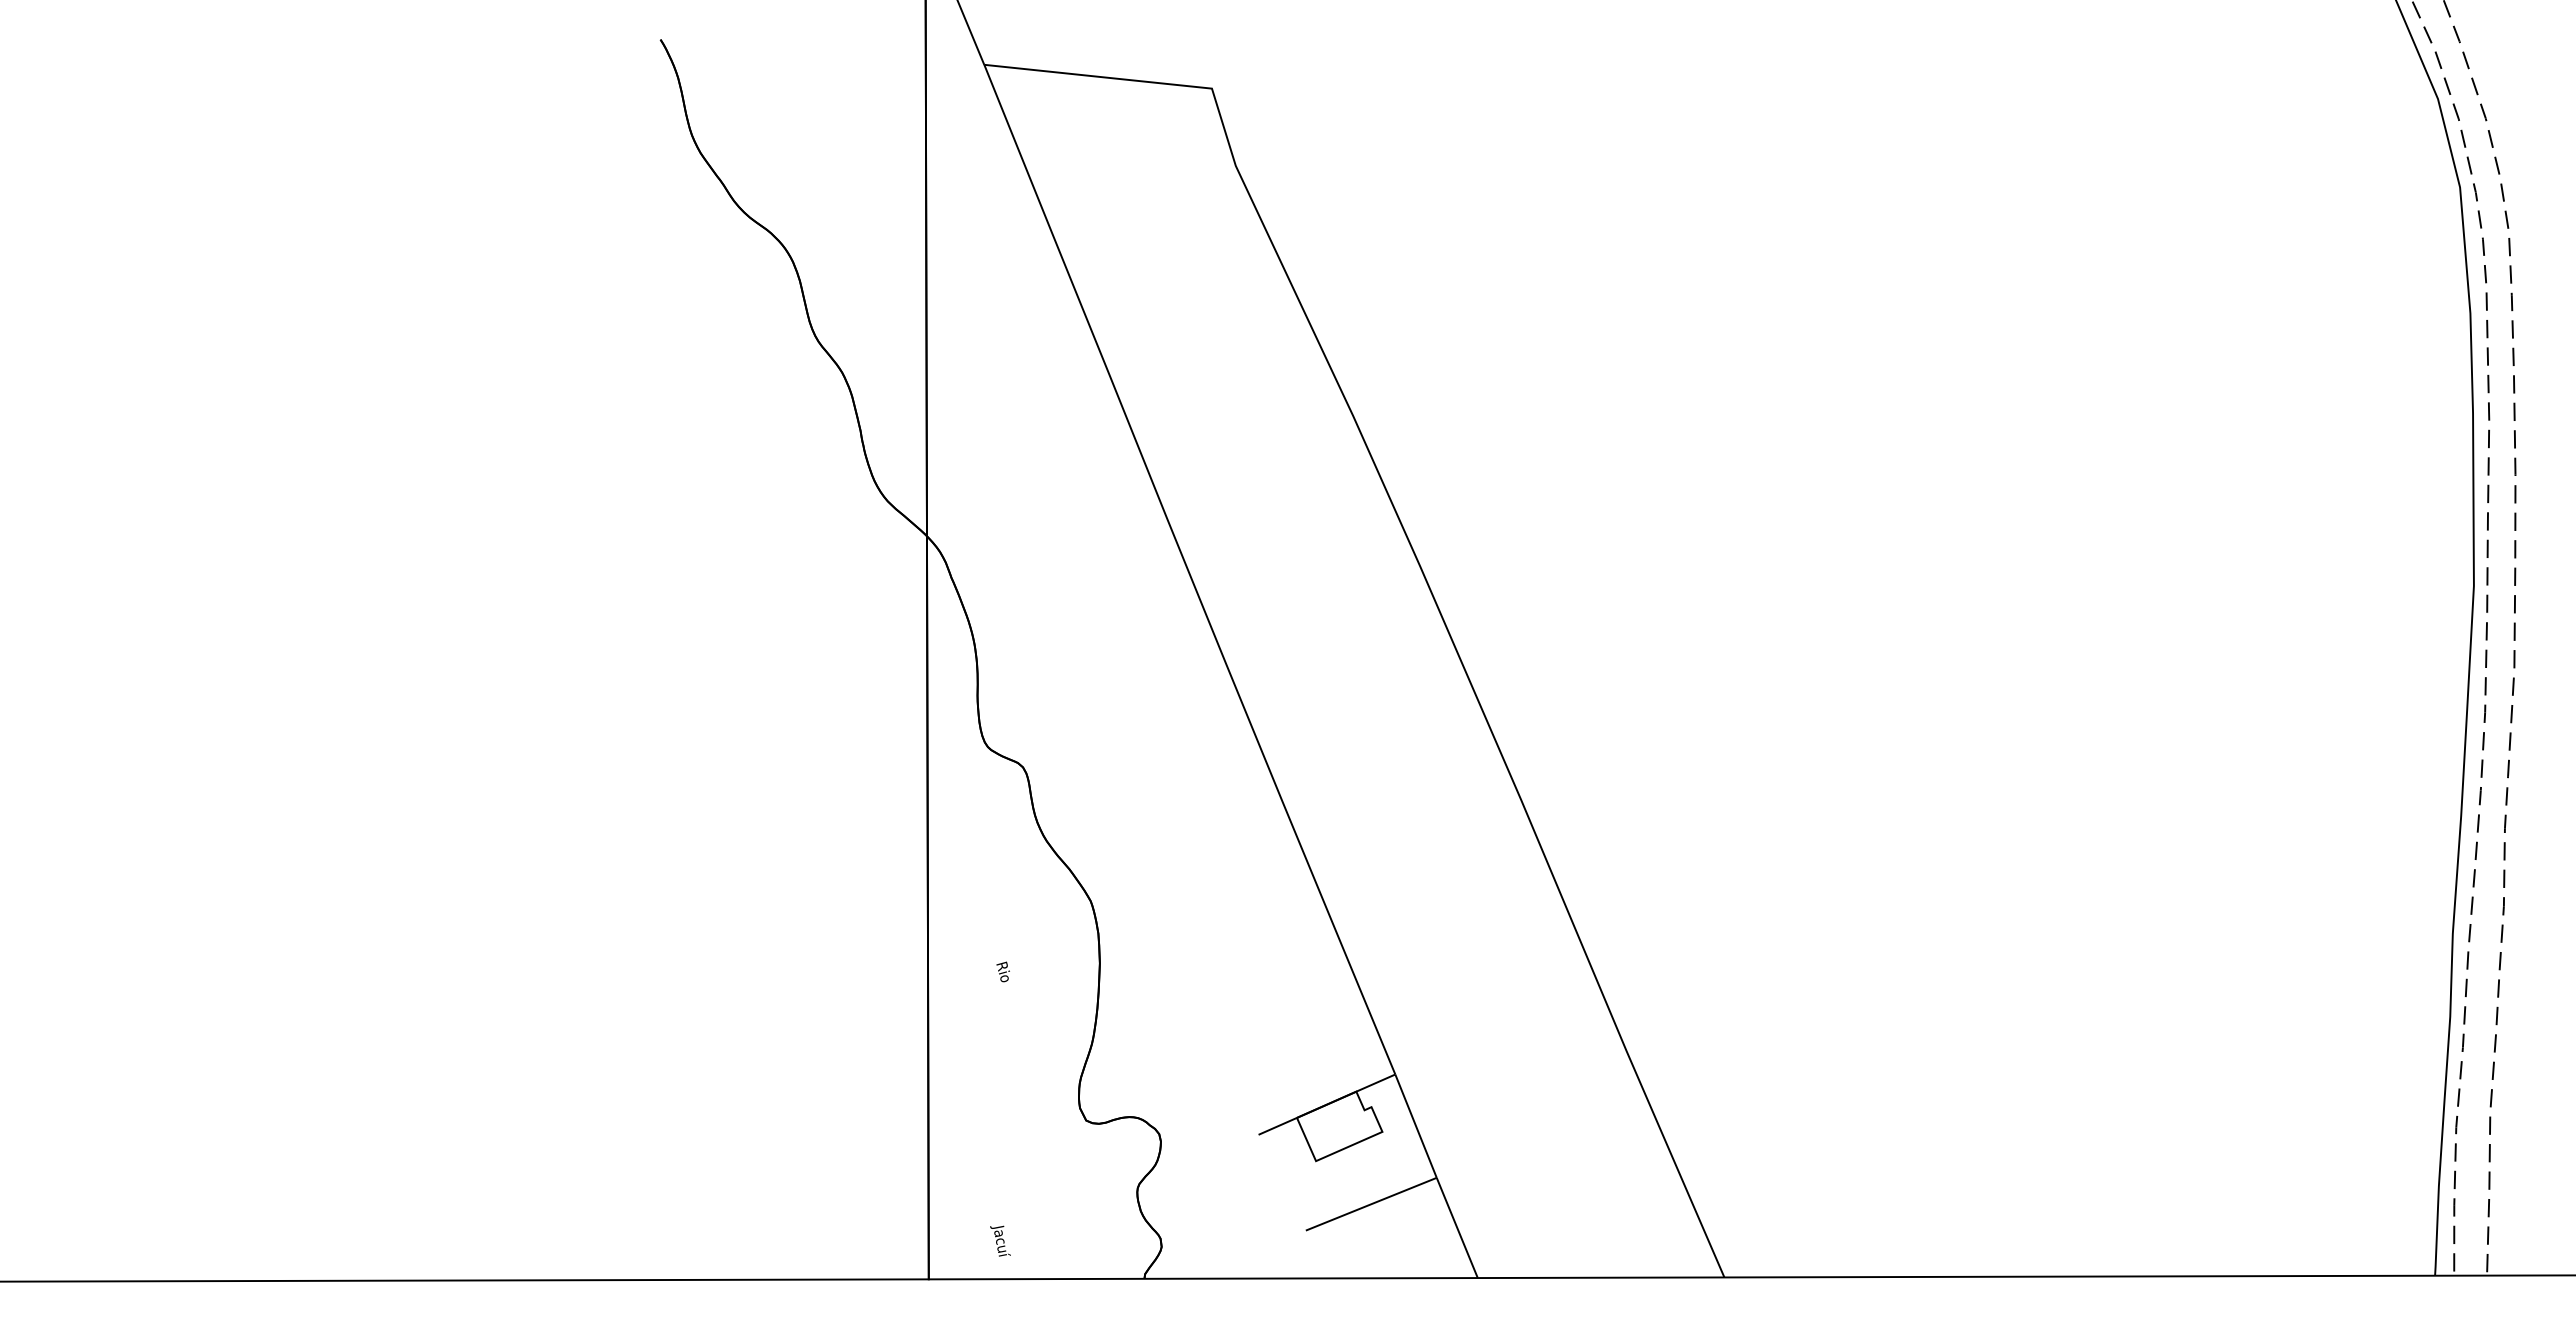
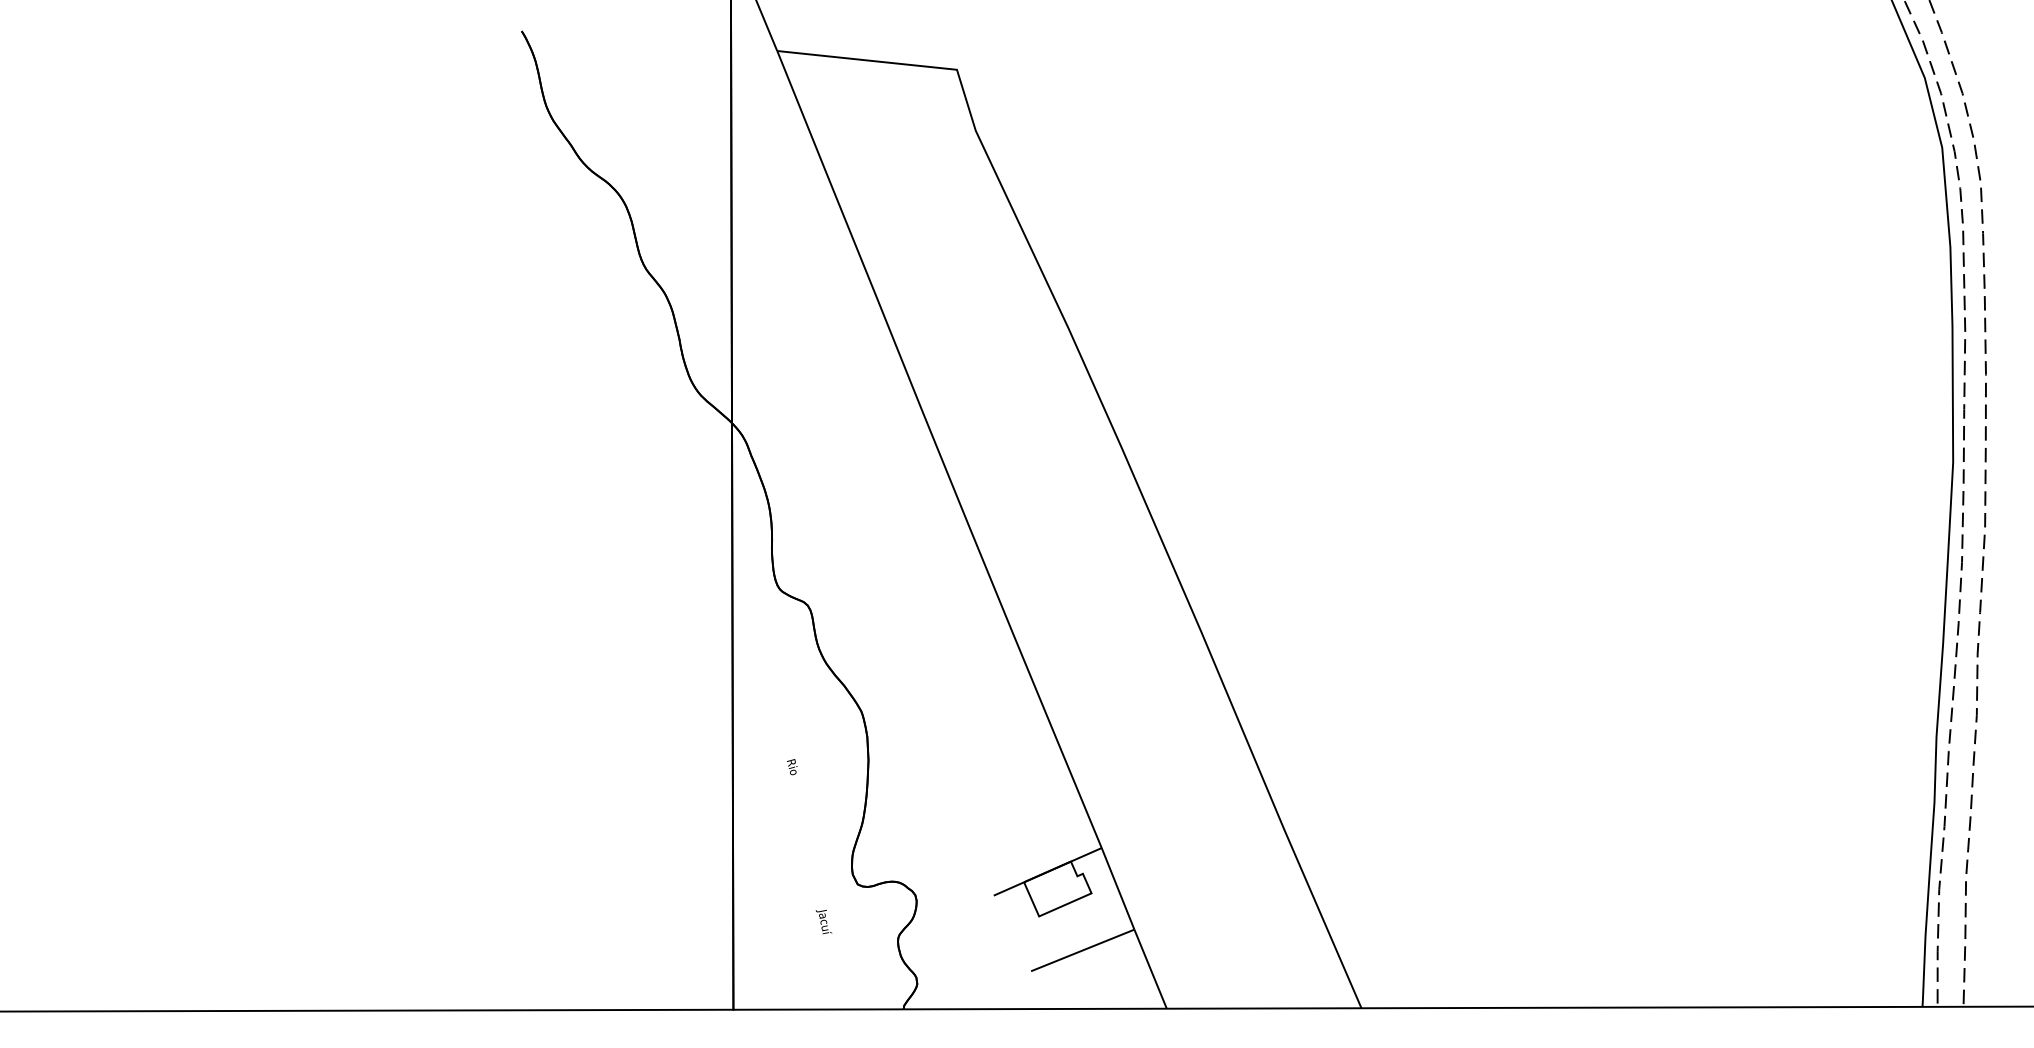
text: (1000, 1240) -> (823, 921), moved

